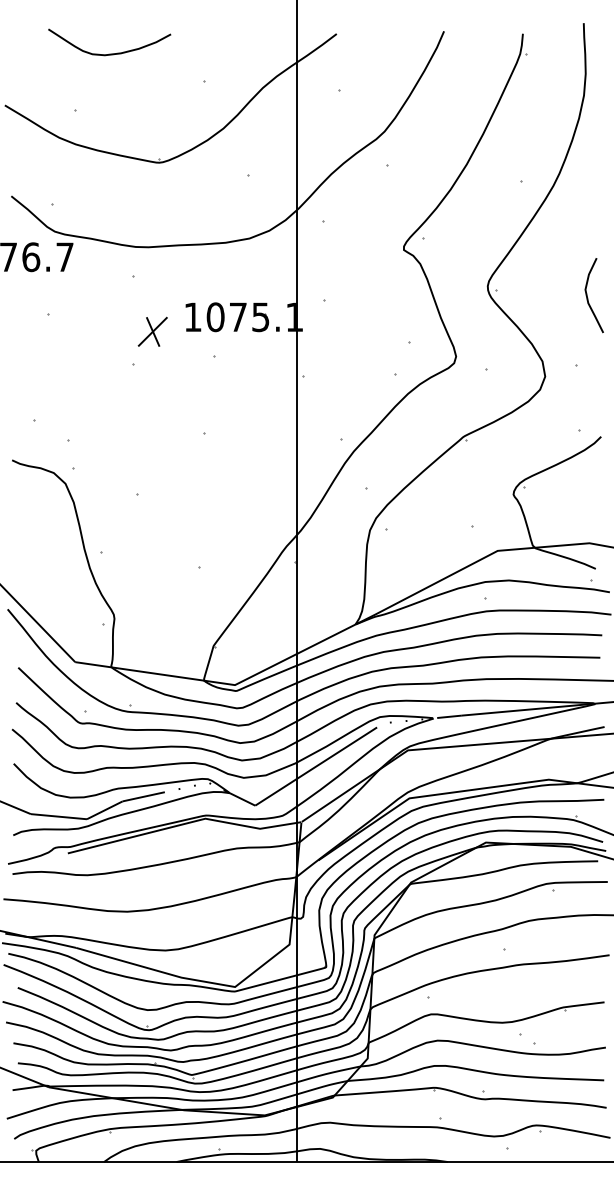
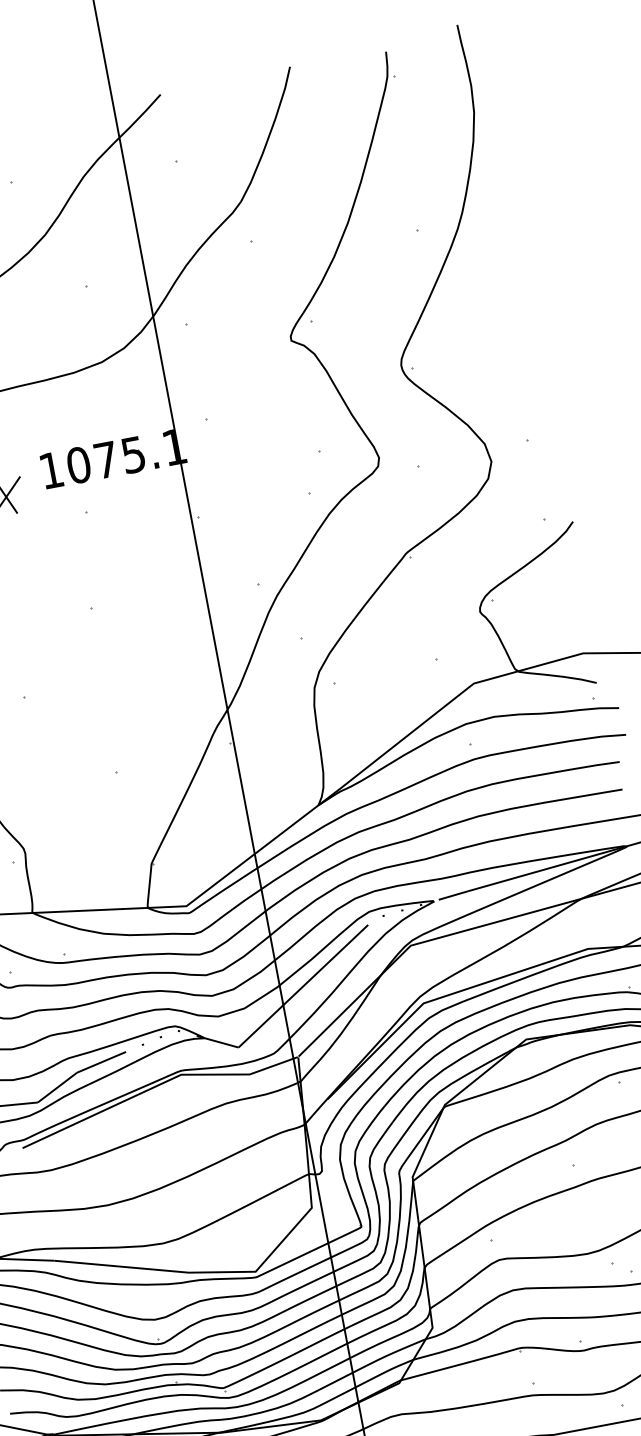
curve: (588, 298) -> (525, 357), removed

